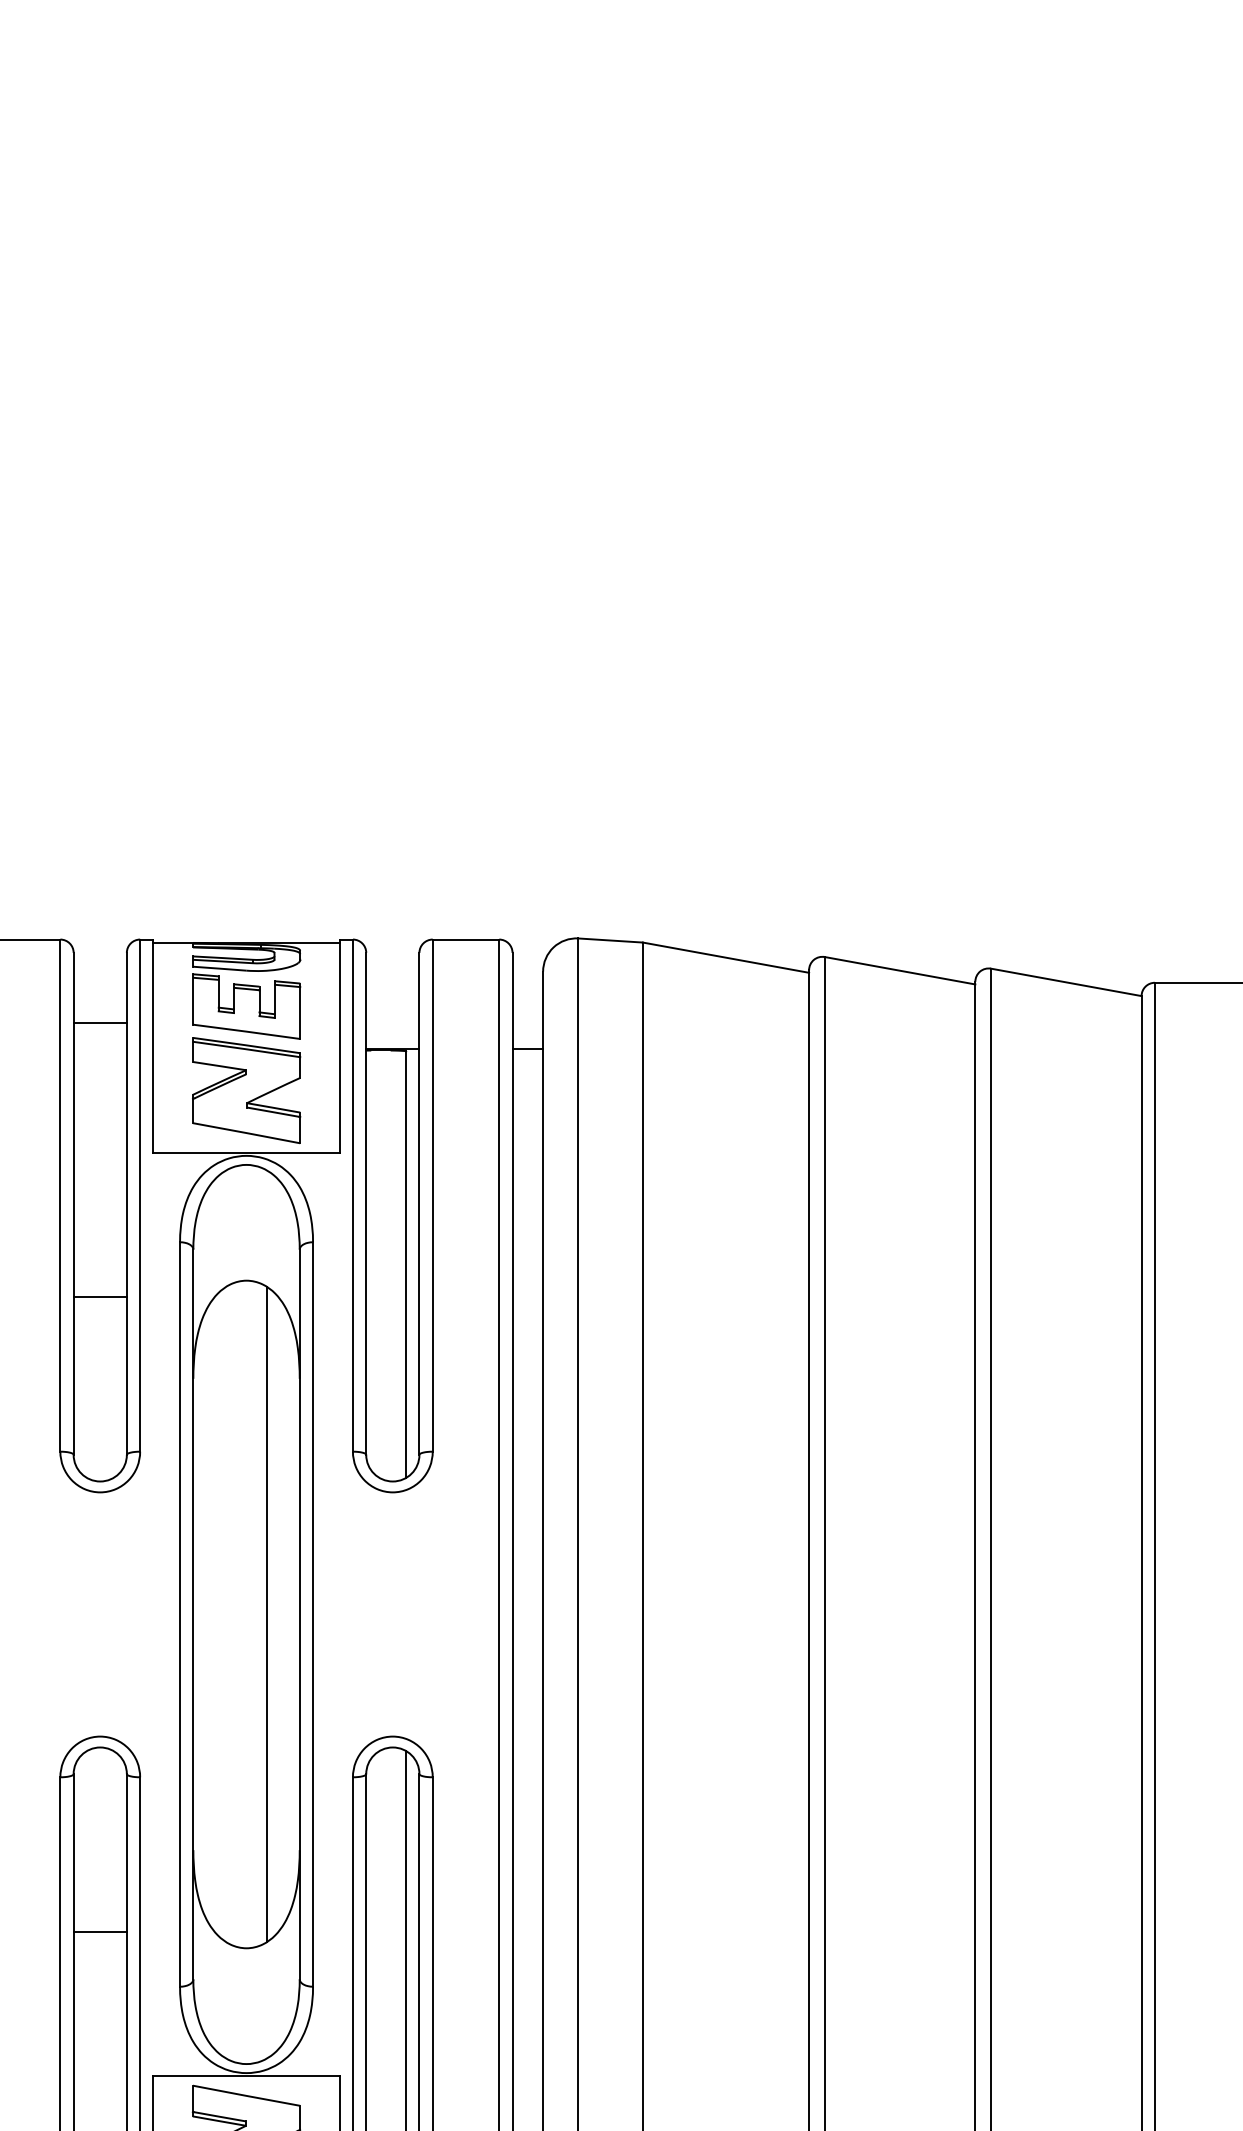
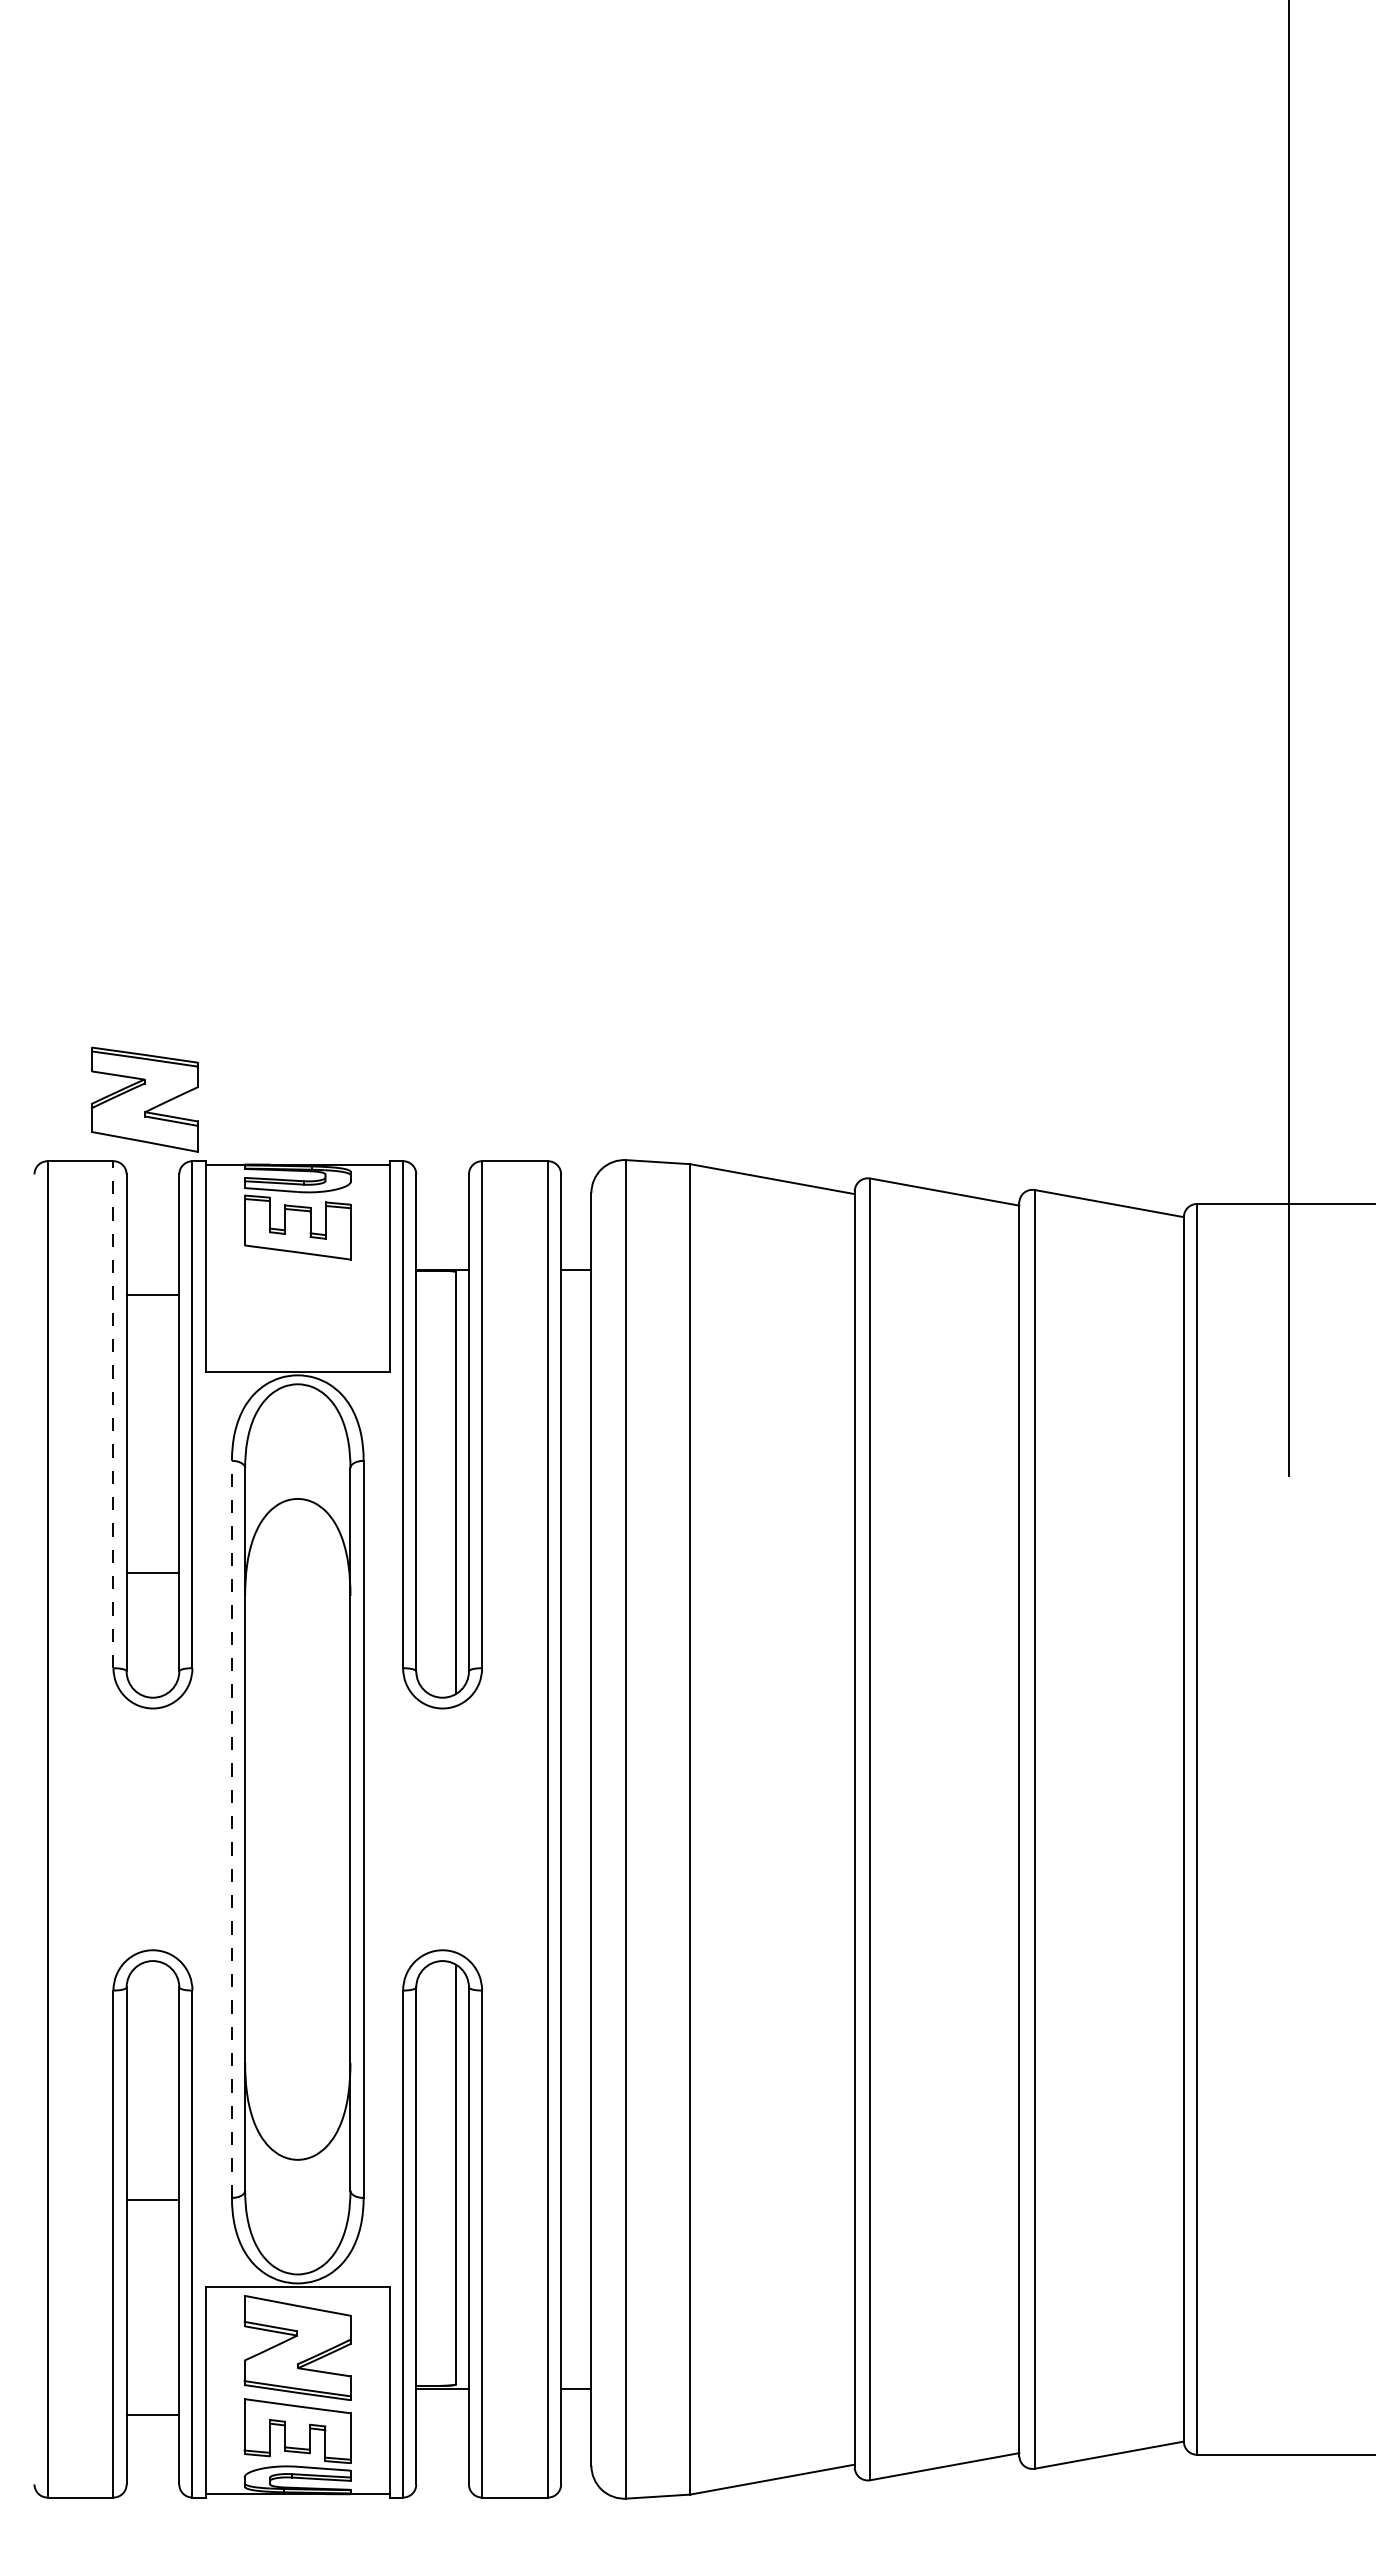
line: (99, 1022) -> (152, 1294), moved
part: (246, 1090) -> (144, 1099), moved
line: (60, 1195) -> (113, 1414), solid -> dashed
line: (99, 1296) -> (152, 1572), moved
line: (179, 1614) -> (231, 1829), solid -> dashed
line: (266, 1614) -> (317, 1829), removed
line: (99, 1932) -> (152, 2200), moved

